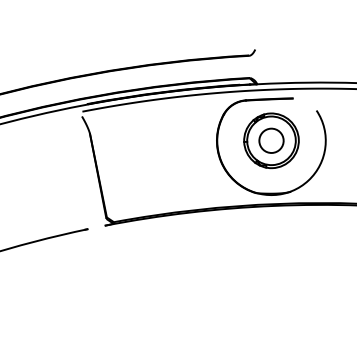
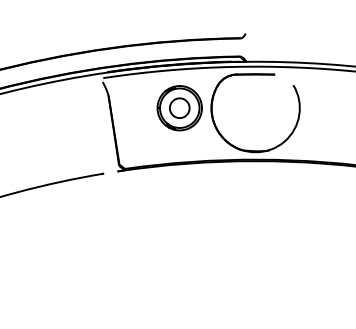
part: (271, 141) -> (179, 108), moved

